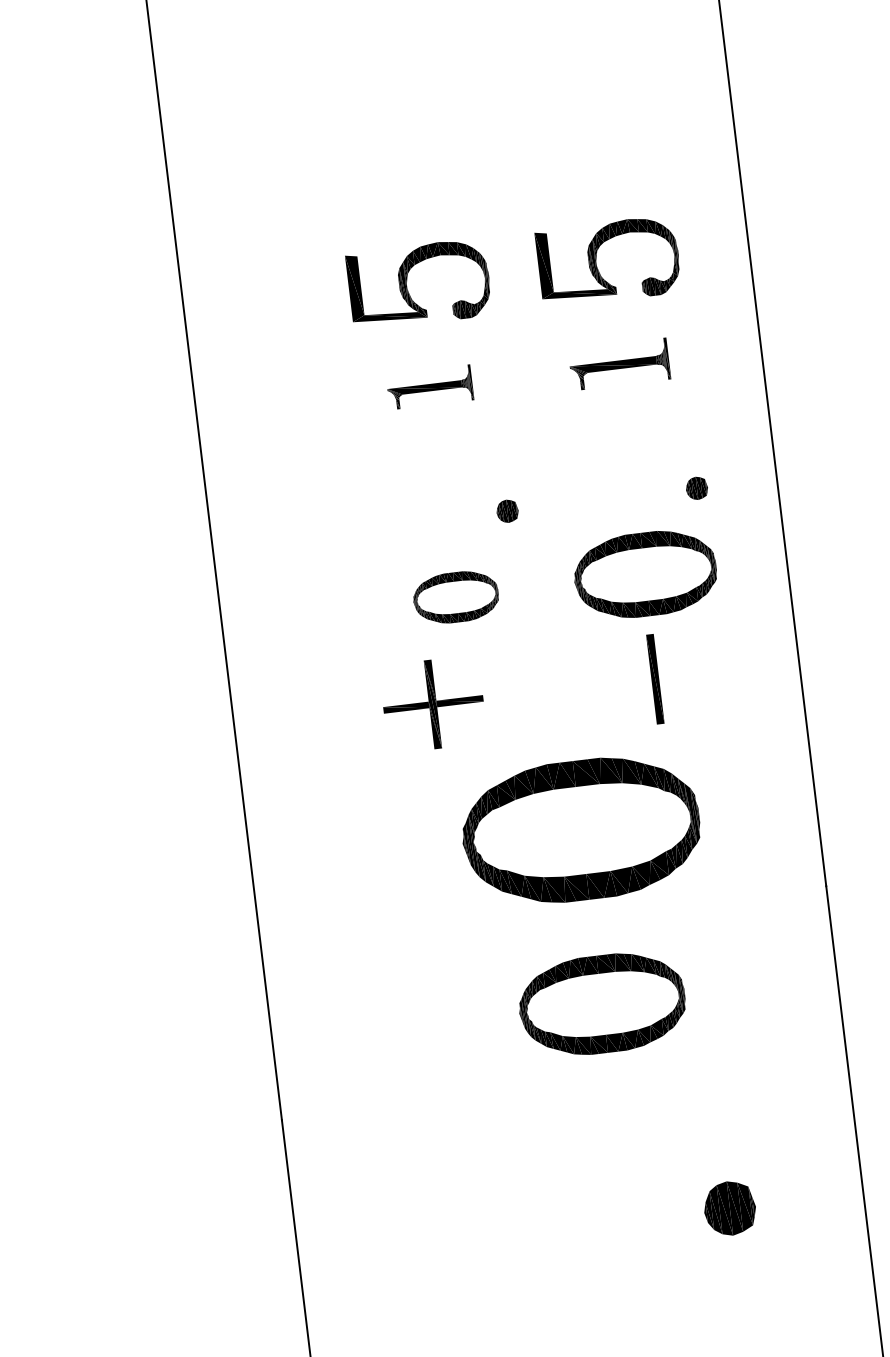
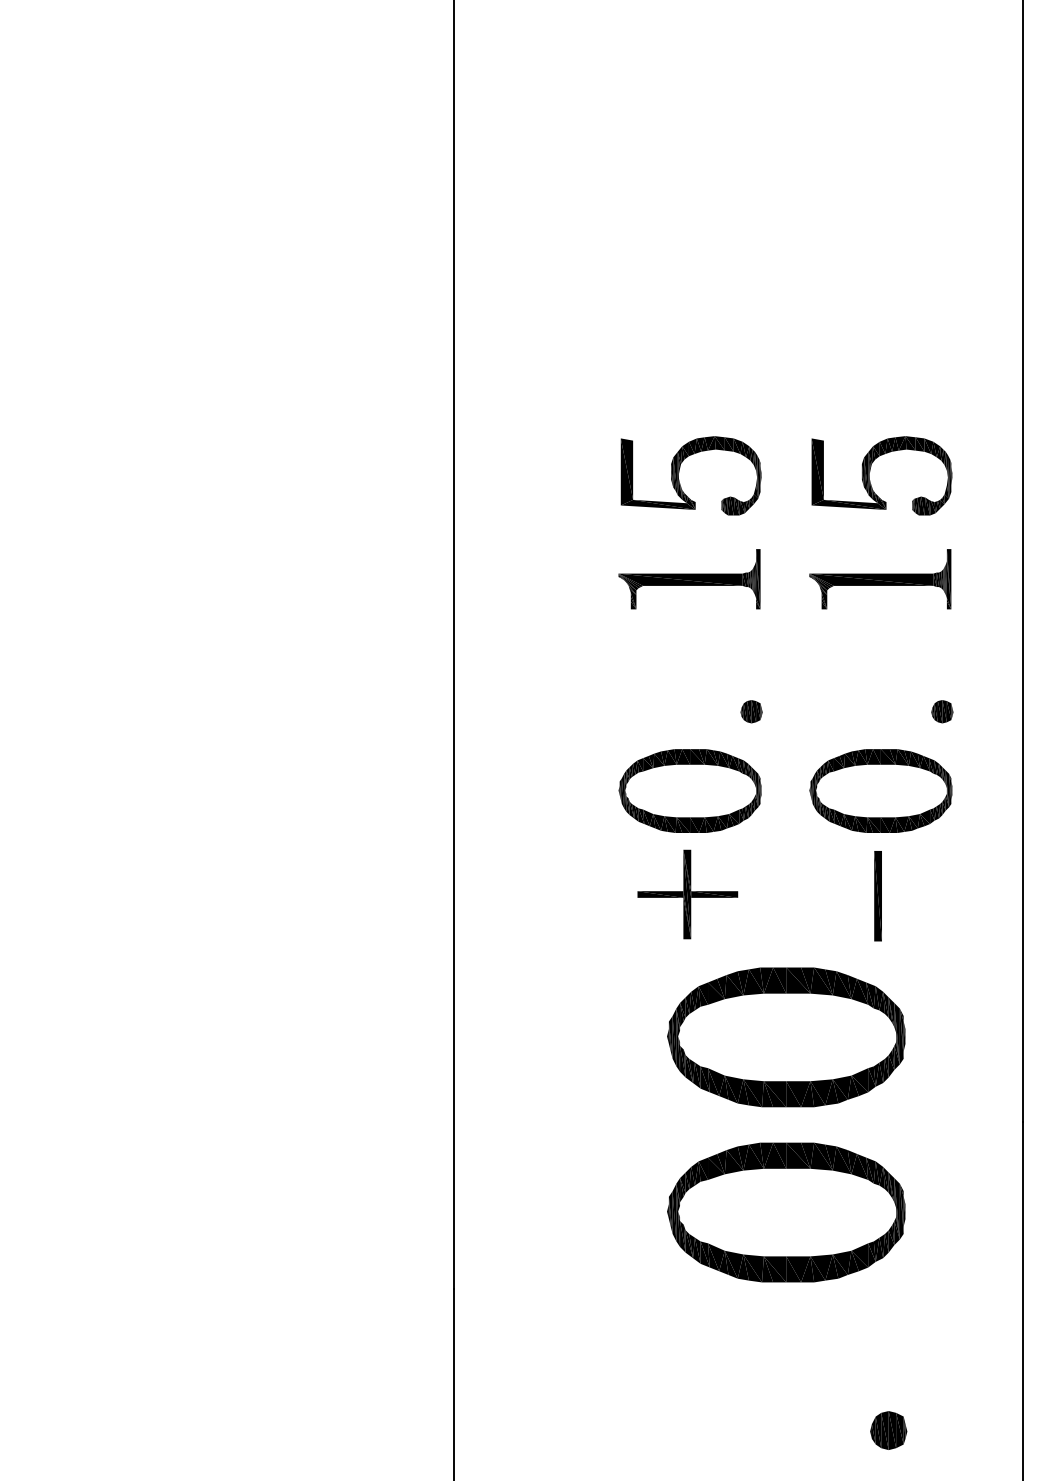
part: (619, 364) -> (880, 579), size x1.43
part: (430, 387) -> (689, 579), size x1.67
part: (455, 596) -> (689, 790), size x1.67
part: (433, 704) -> (687, 894), moved
part: (602, 1004) -> (786, 1212), size x1.43
part: (729, 1208) -> (888, 1430), size x0.71

